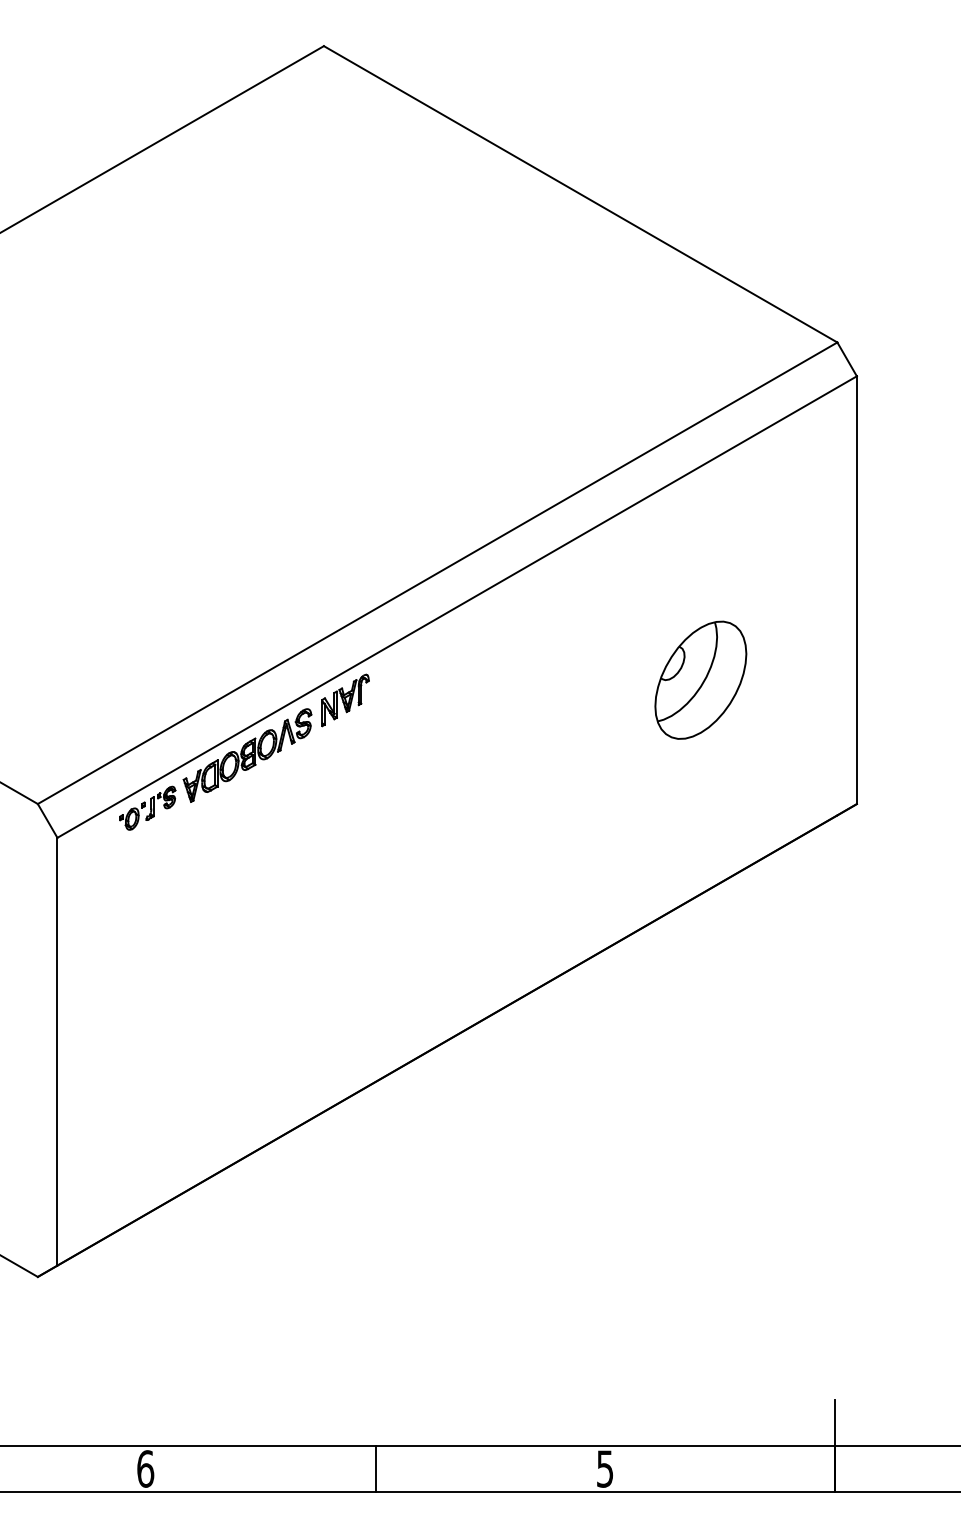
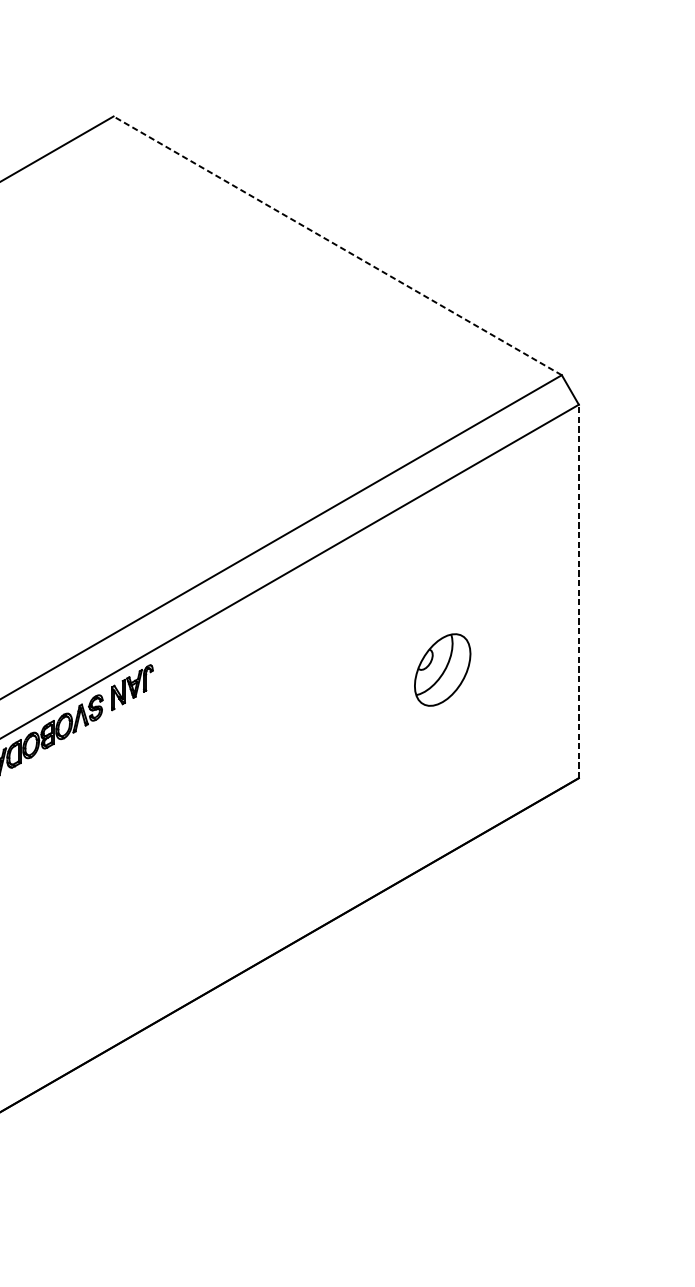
line: (580, 194) -> (337, 246), solid -> dashed
line: (856, 590) -> (578, 591), solid -> dashed
part: (700, 679) -> (442, 669), size x0.7

